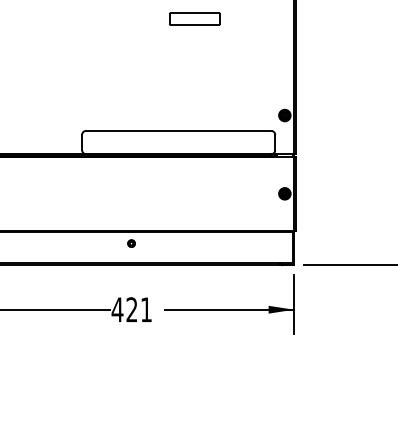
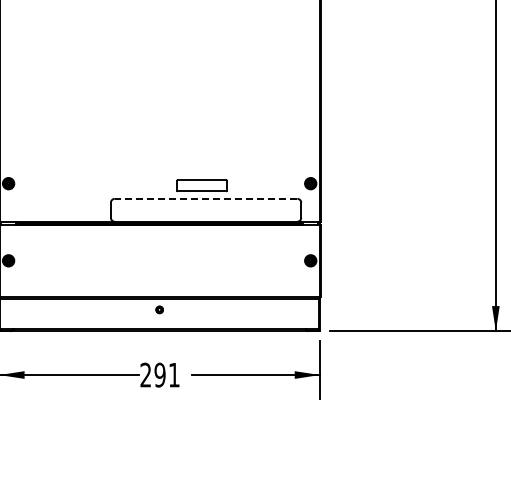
part: (194, 18) -> (201, 185), moved
line: (178, 130) -> (205, 198), solid -> dashed
text: (124, 309) -> (152, 374), 421 -> 291

